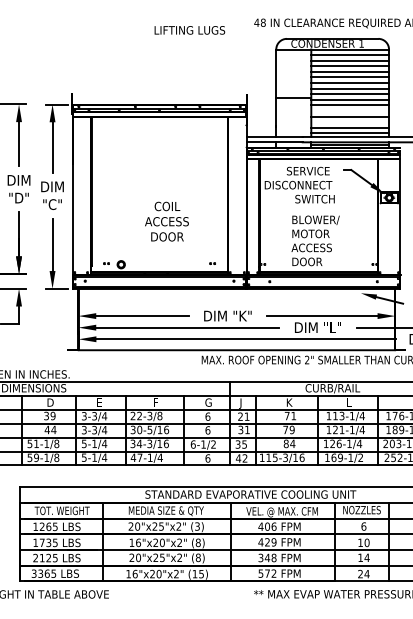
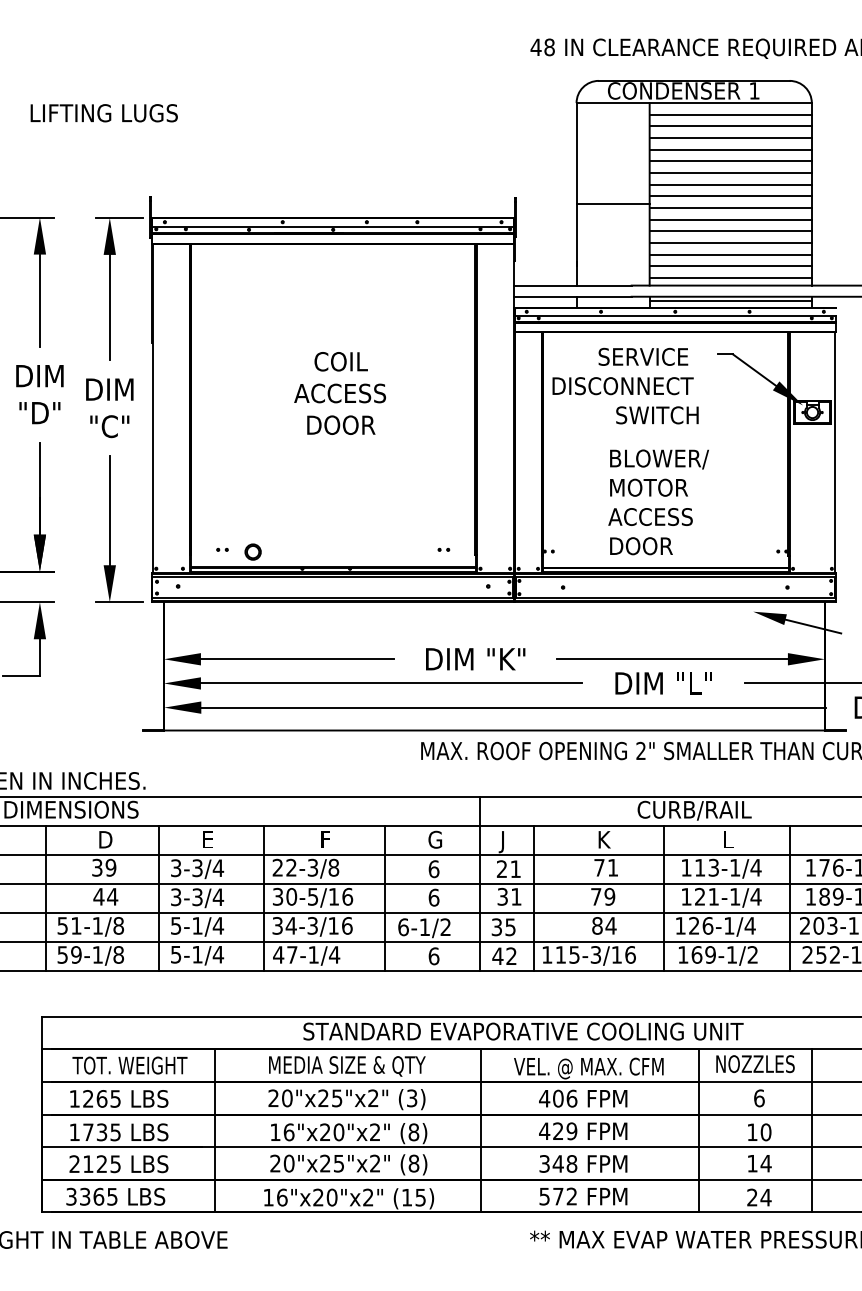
text: (189, 30) -> (103, 113), moved
line: (350, 111) -> (731, 232), added
line: (350, 122) -> (731, 255), added
text: (166, 221) -> (339, 393), moved

